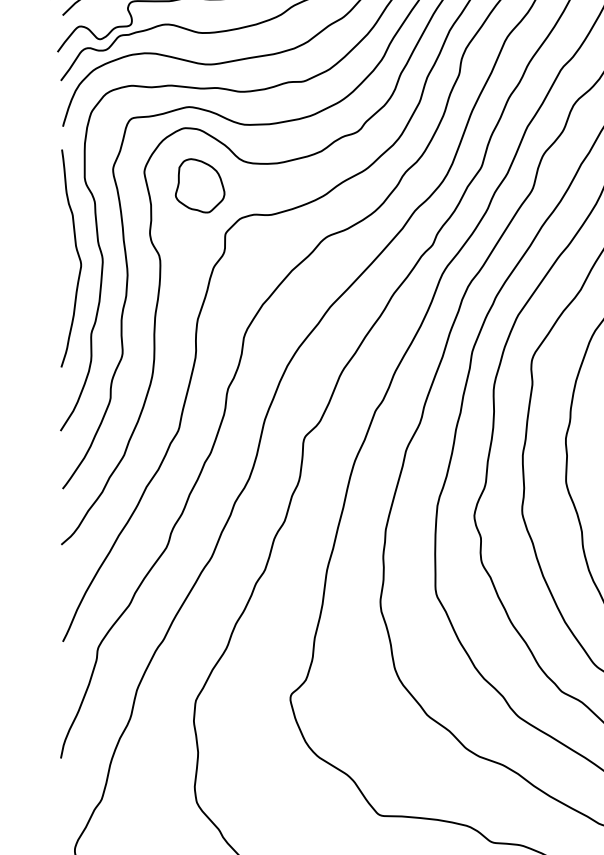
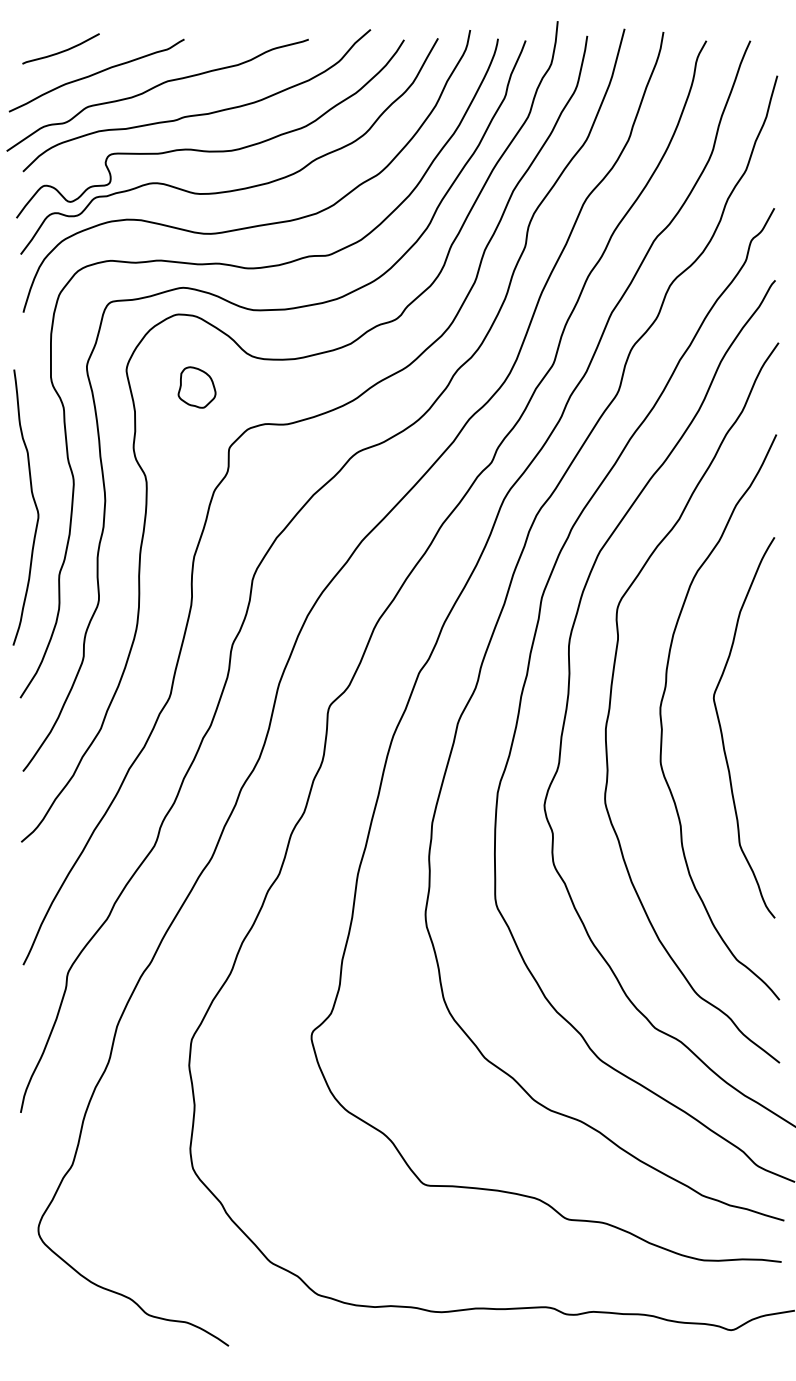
part: (199, 185) -> (196, 387), size x0.6
curve: (78, 256) -> (34, 504), moved

